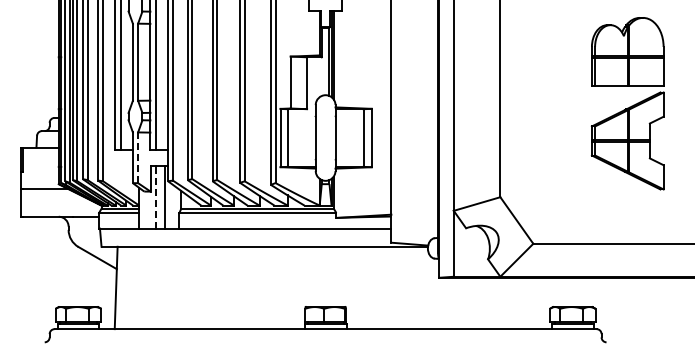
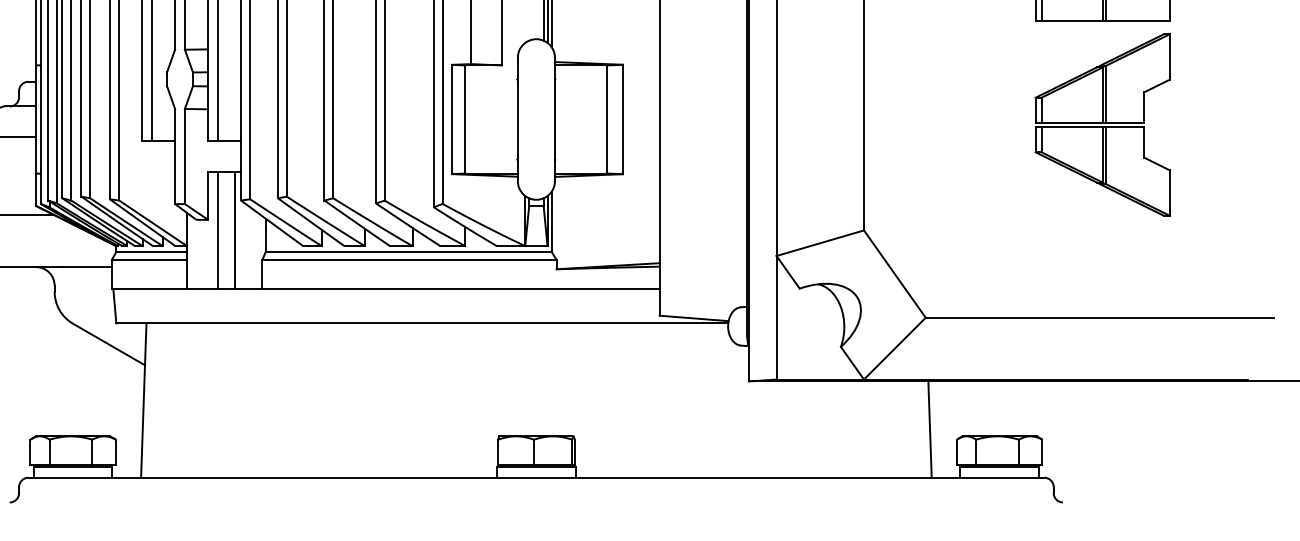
line: (138, 158) -> (185, 157), dashed -> solid
line: (155, 196) -> (217, 229), dashed -> solid
line: (535, 303) -> (929, 429), added

